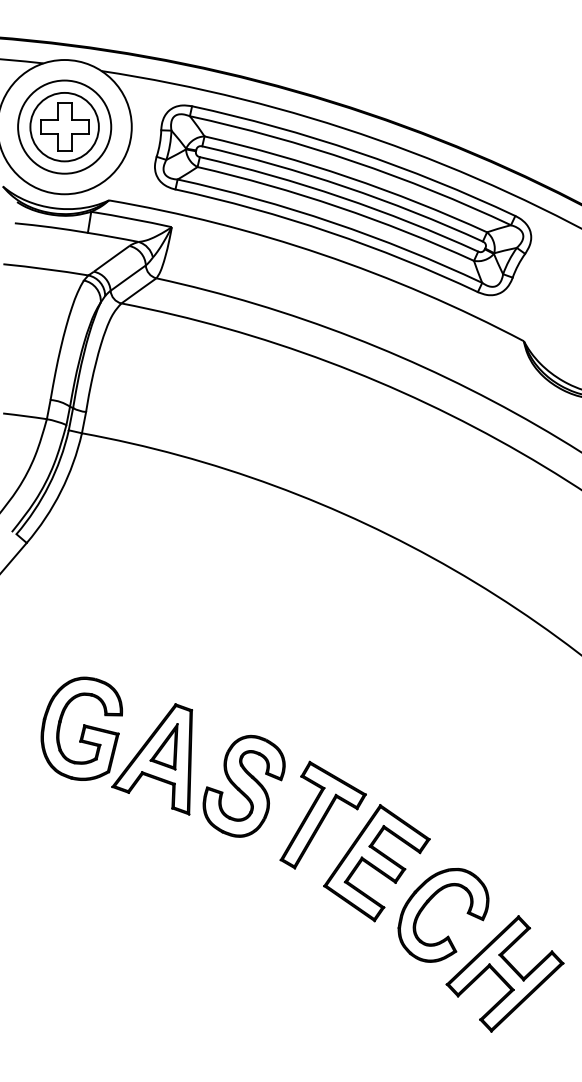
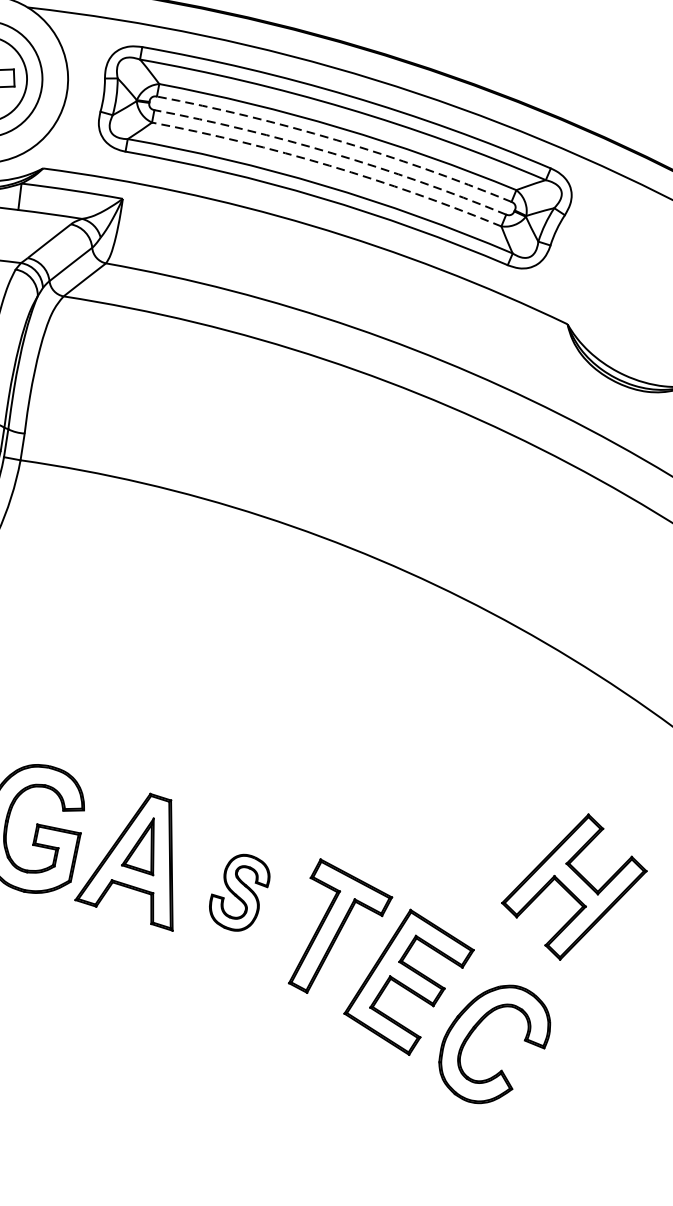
arc: (345, 186) -> (337, 139), solid -> dashed
arc: (341, 197) -> (333, 153), solid -> dashed
arc: (338, 206) -> (329, 165), solid -> dashed
part: (243, 785) -> (238, 891), size x0.6
part: (504, 973) -> (573, 886), moved

